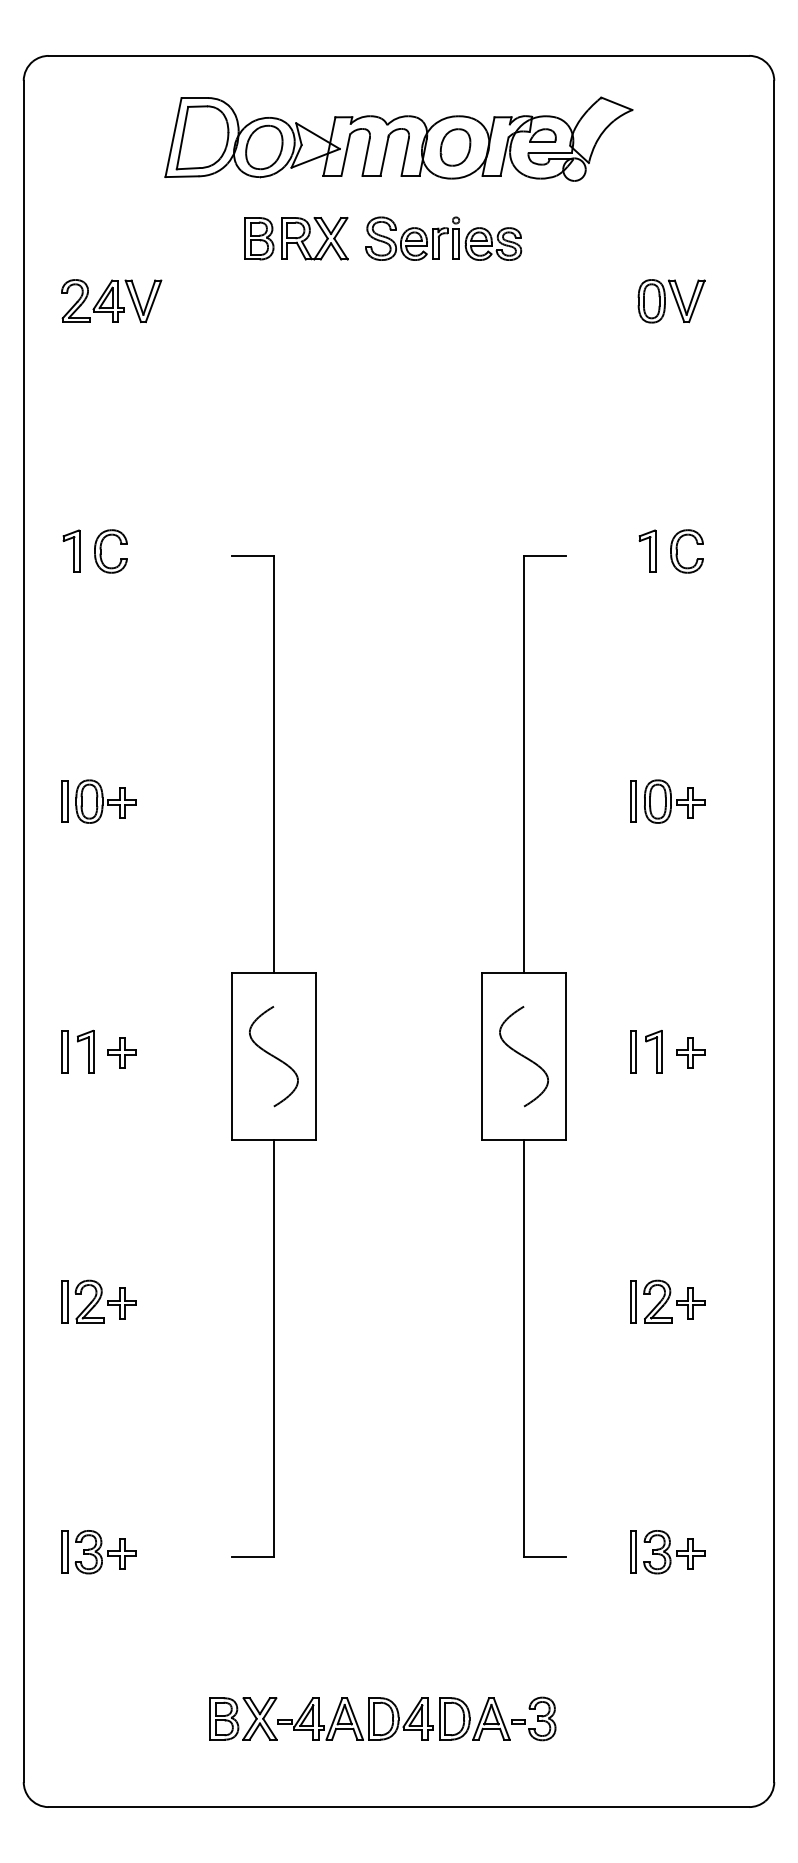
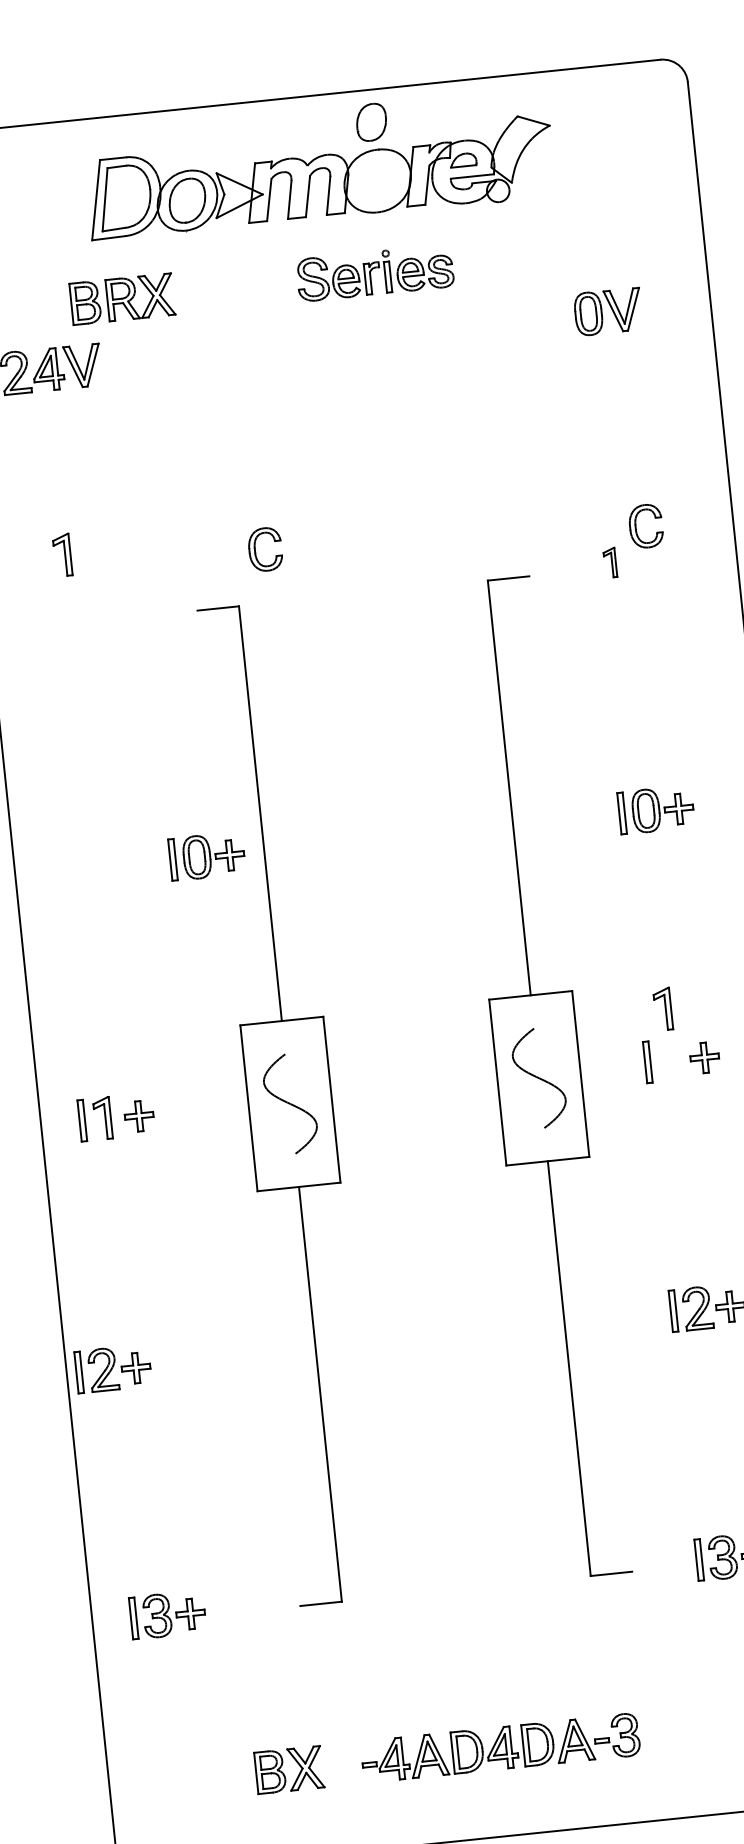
part: (455, 147) -> (371, 122), moved
part: (296, 238) -> (122, 298), moved
part: (71, 550) -> (62, 554), moved
part: (647, 550) -> (610, 562), size x0.7
part: (101, 551) -> (255, 550), moved
part: (677, 551) -> (636, 527), moved
part: (98, 801) -> (206, 856), moved
part: (653, 1051) -> (662, 1009), moved
part: (98, 1301) -> (112, 1368), moved
part: (238, 1722) -> (284, 1774), moved

